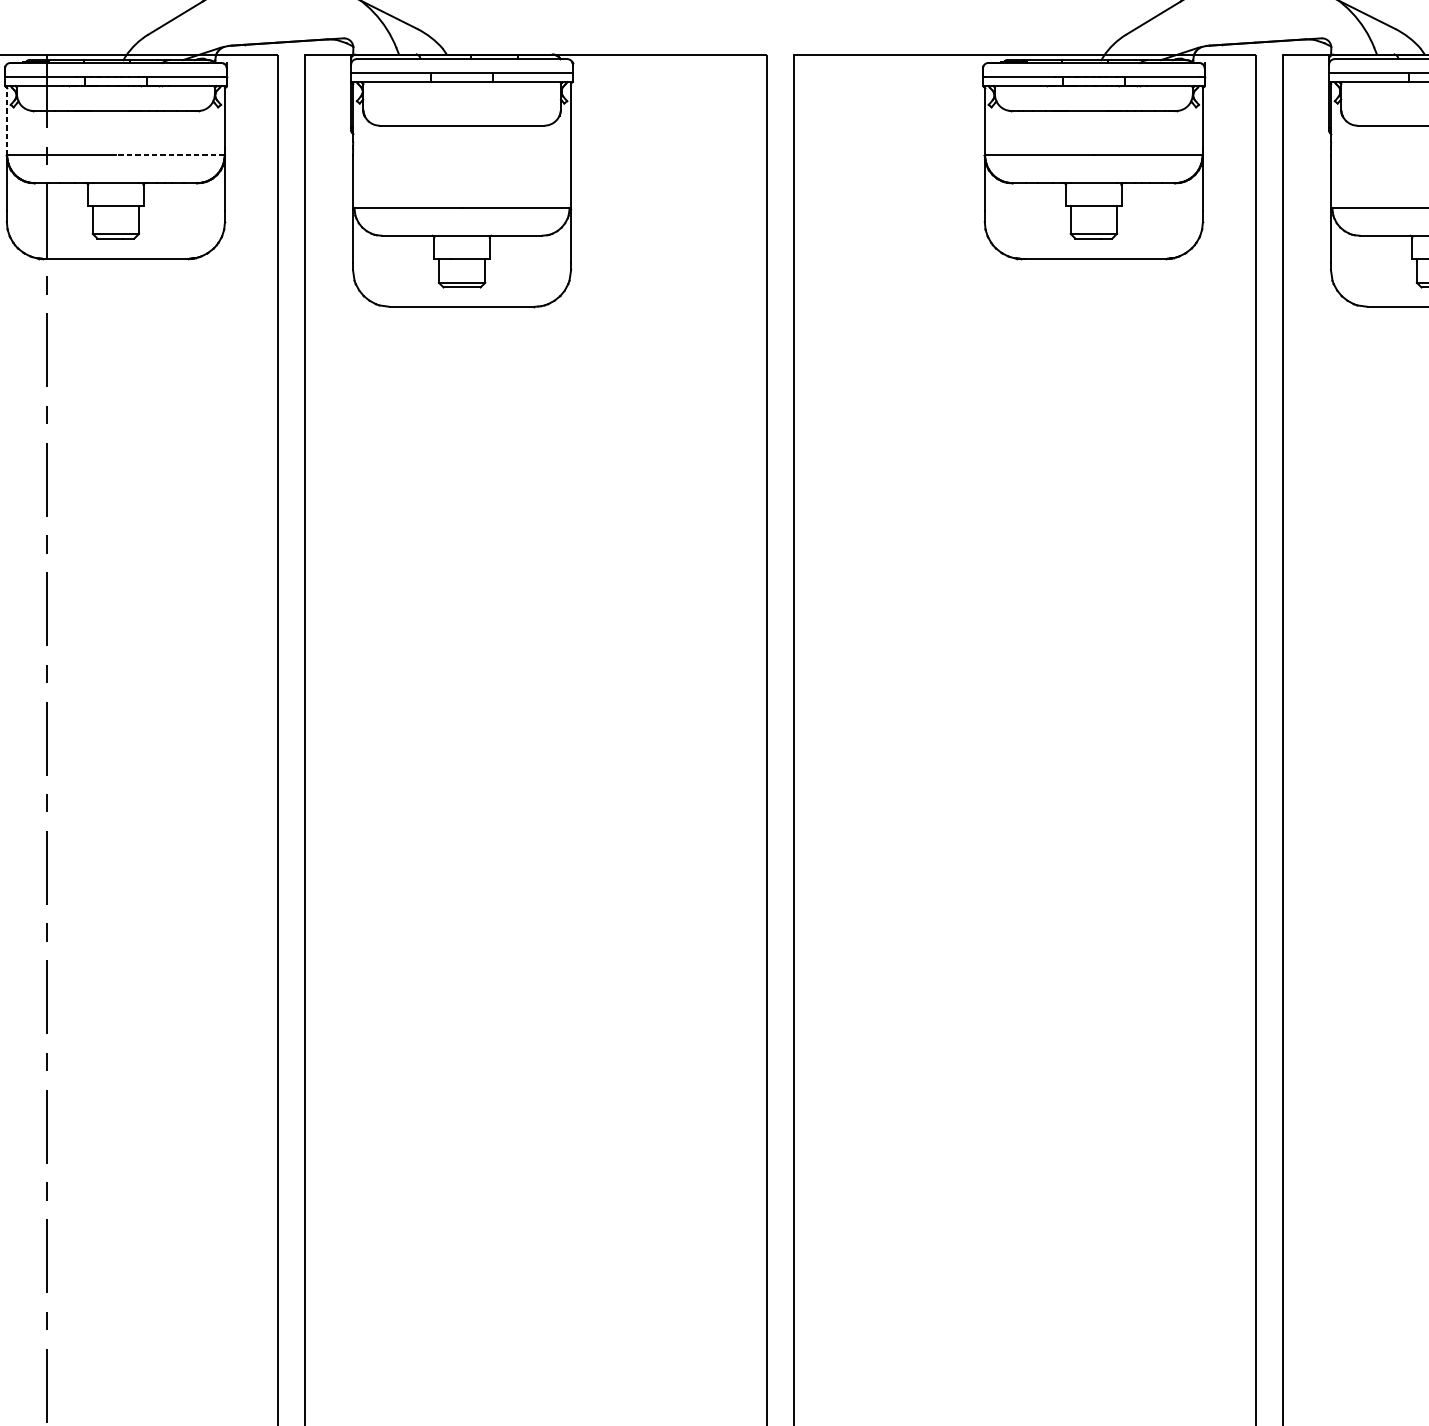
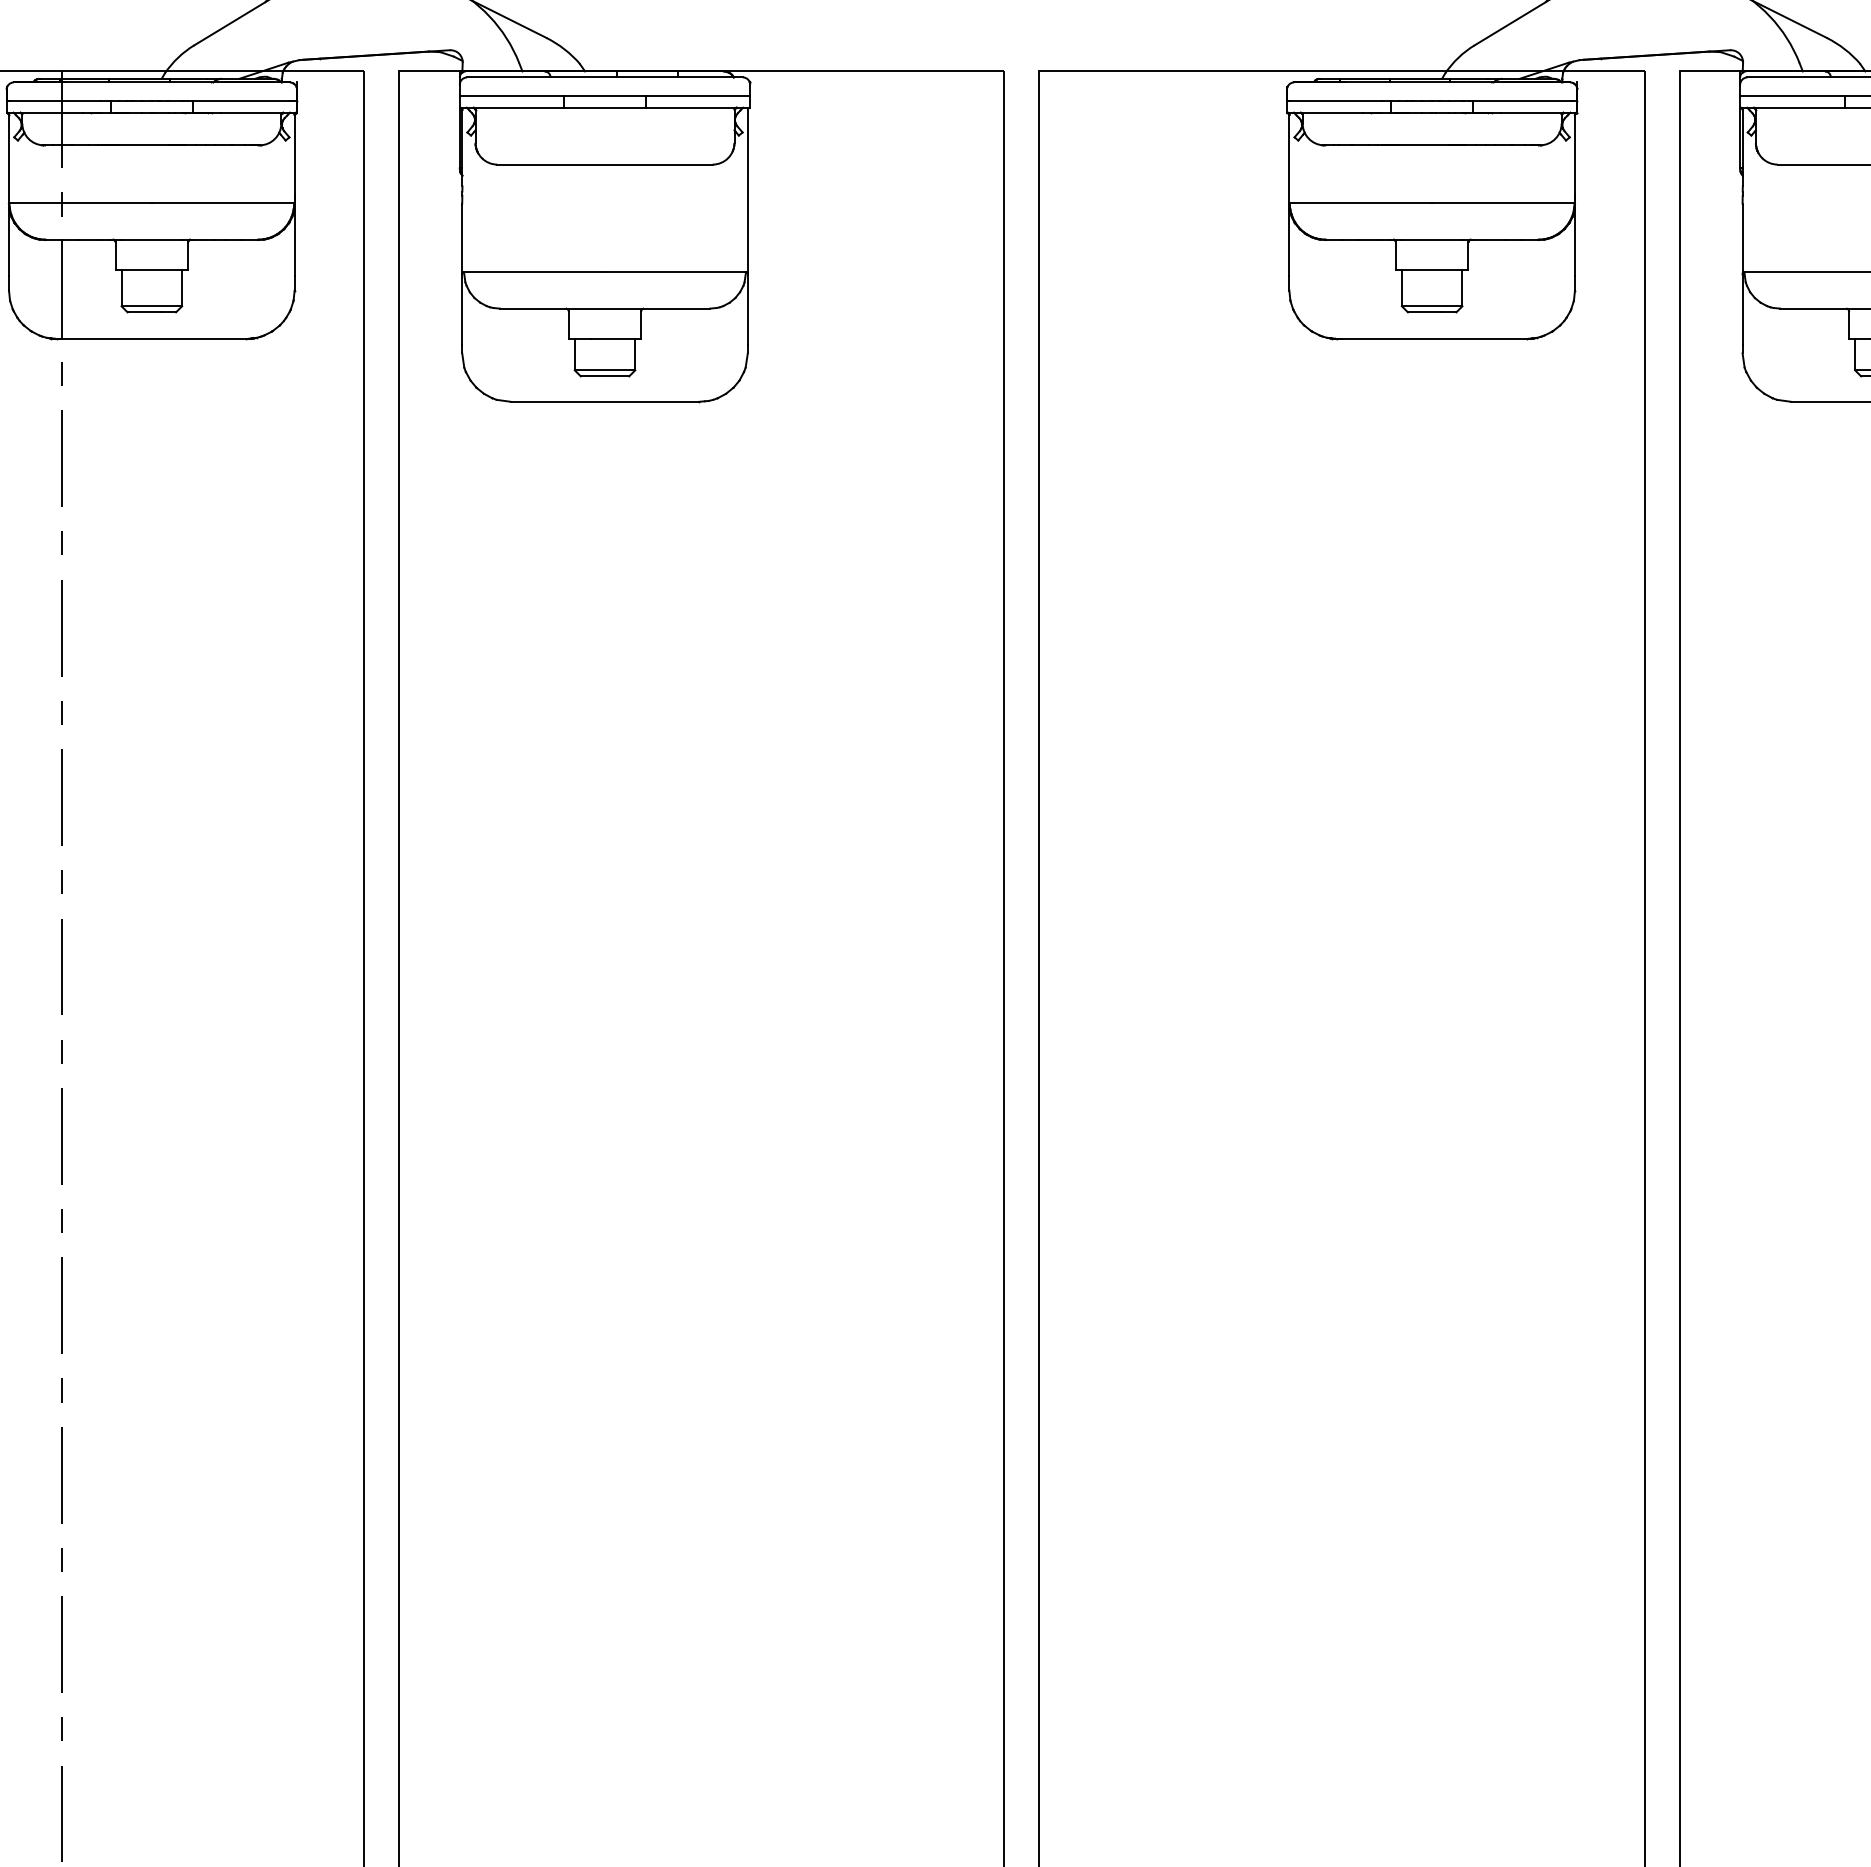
line: (7, 121) -> (9, 159), dashed -> solid
line: (169, 155) -> (222, 203), dashed -> solid

